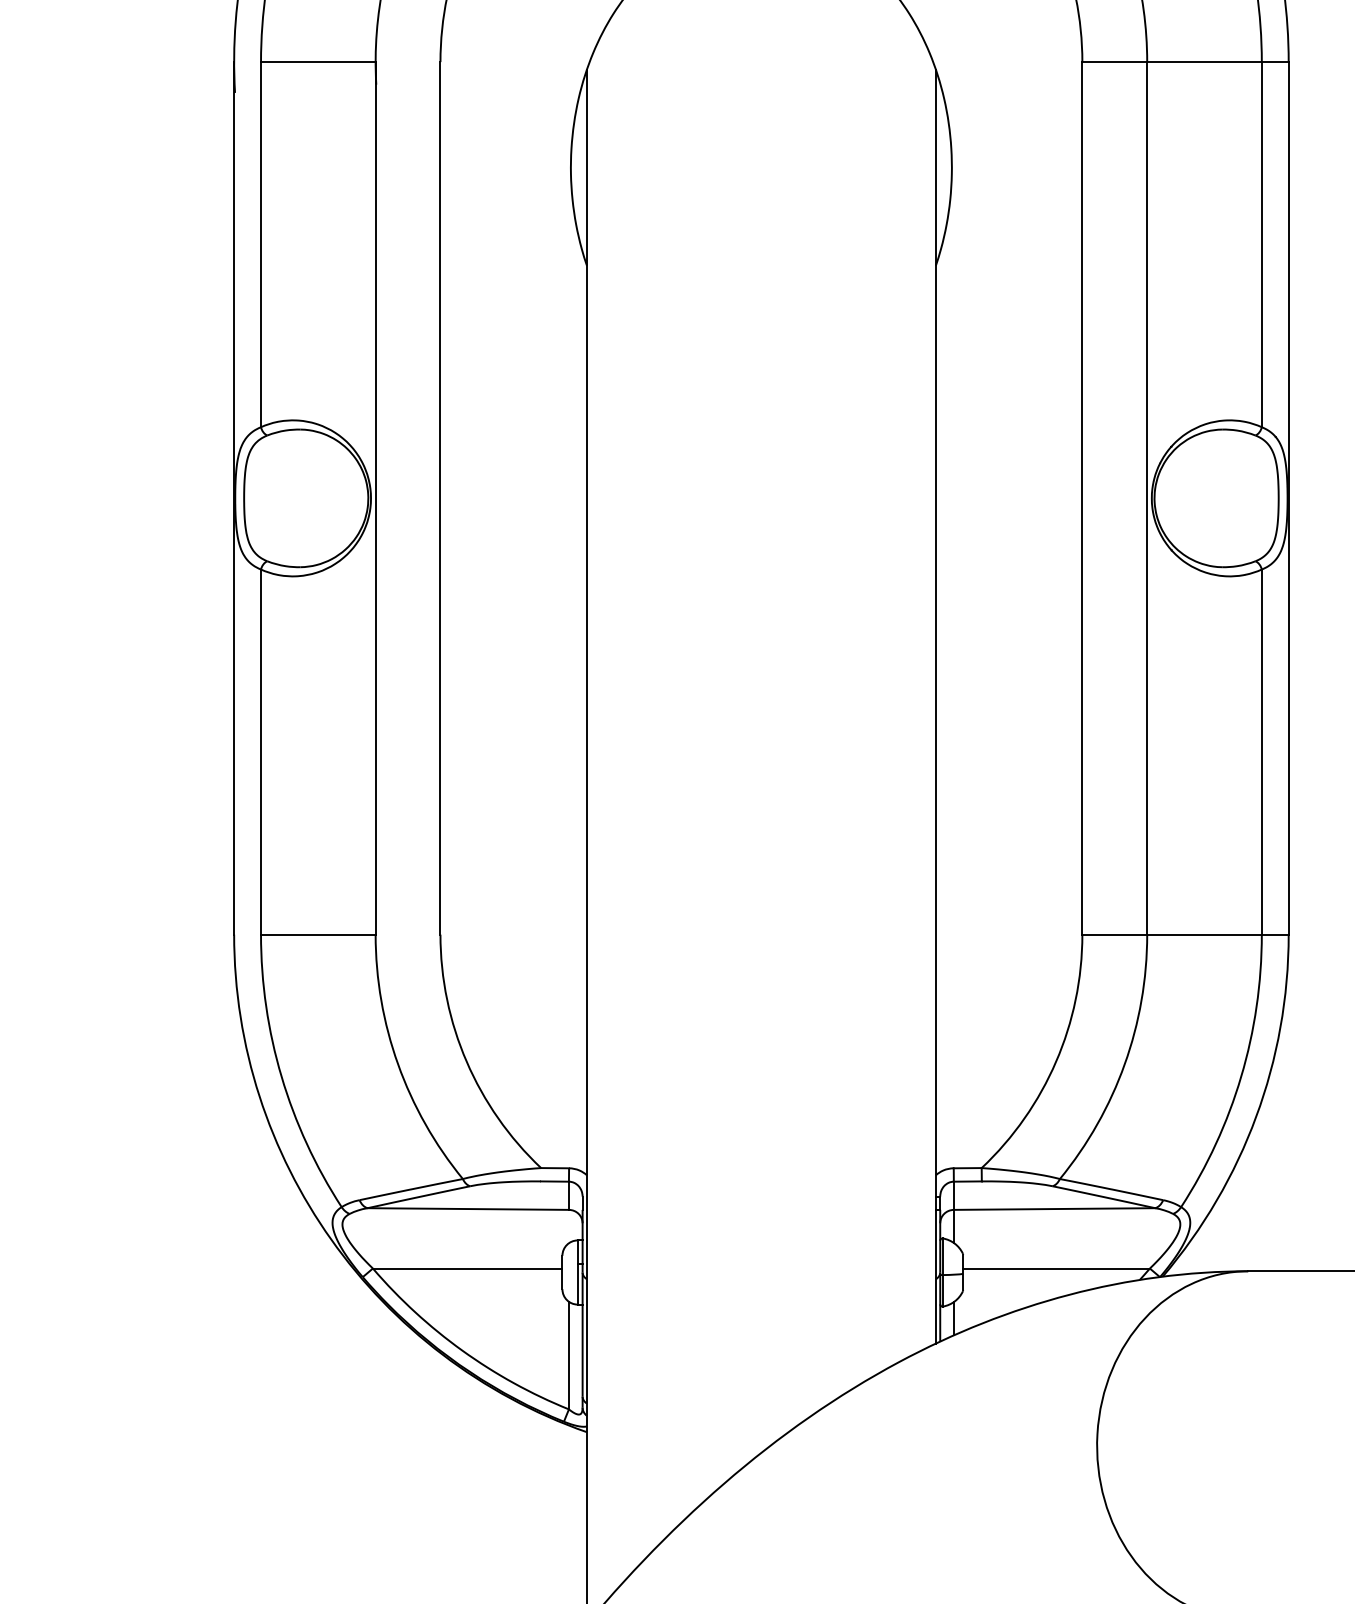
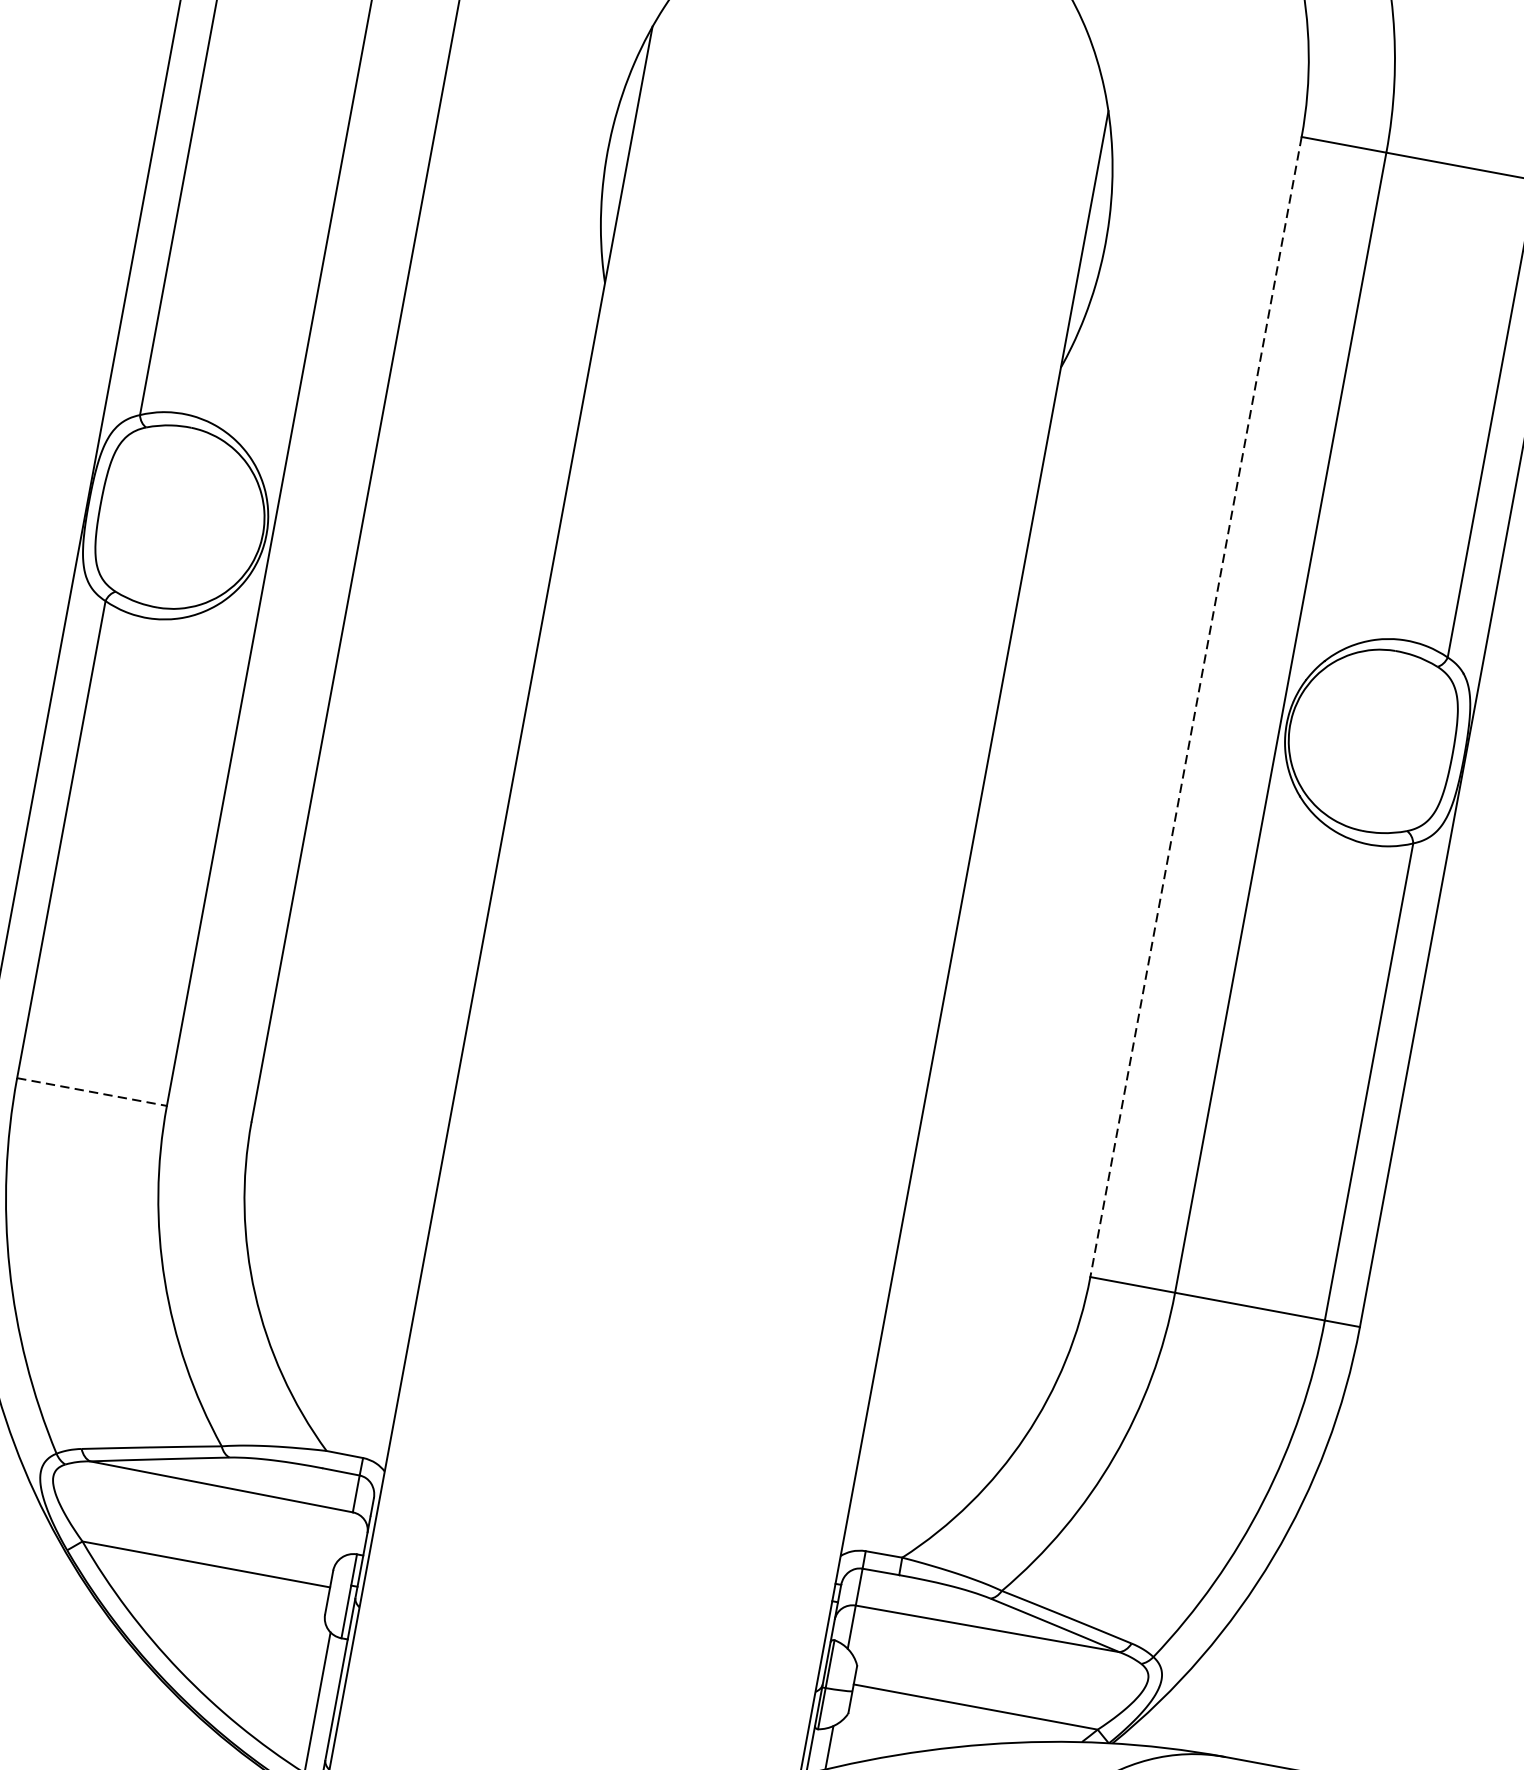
line: (1082, 498) -> (1196, 707), solid -> dashed
line: (318, 934) -> (92, 1091), solid -> dashed

